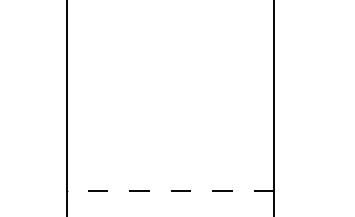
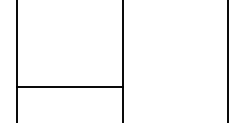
line: (169, 190) -> (69, 87), dashed -> solid

